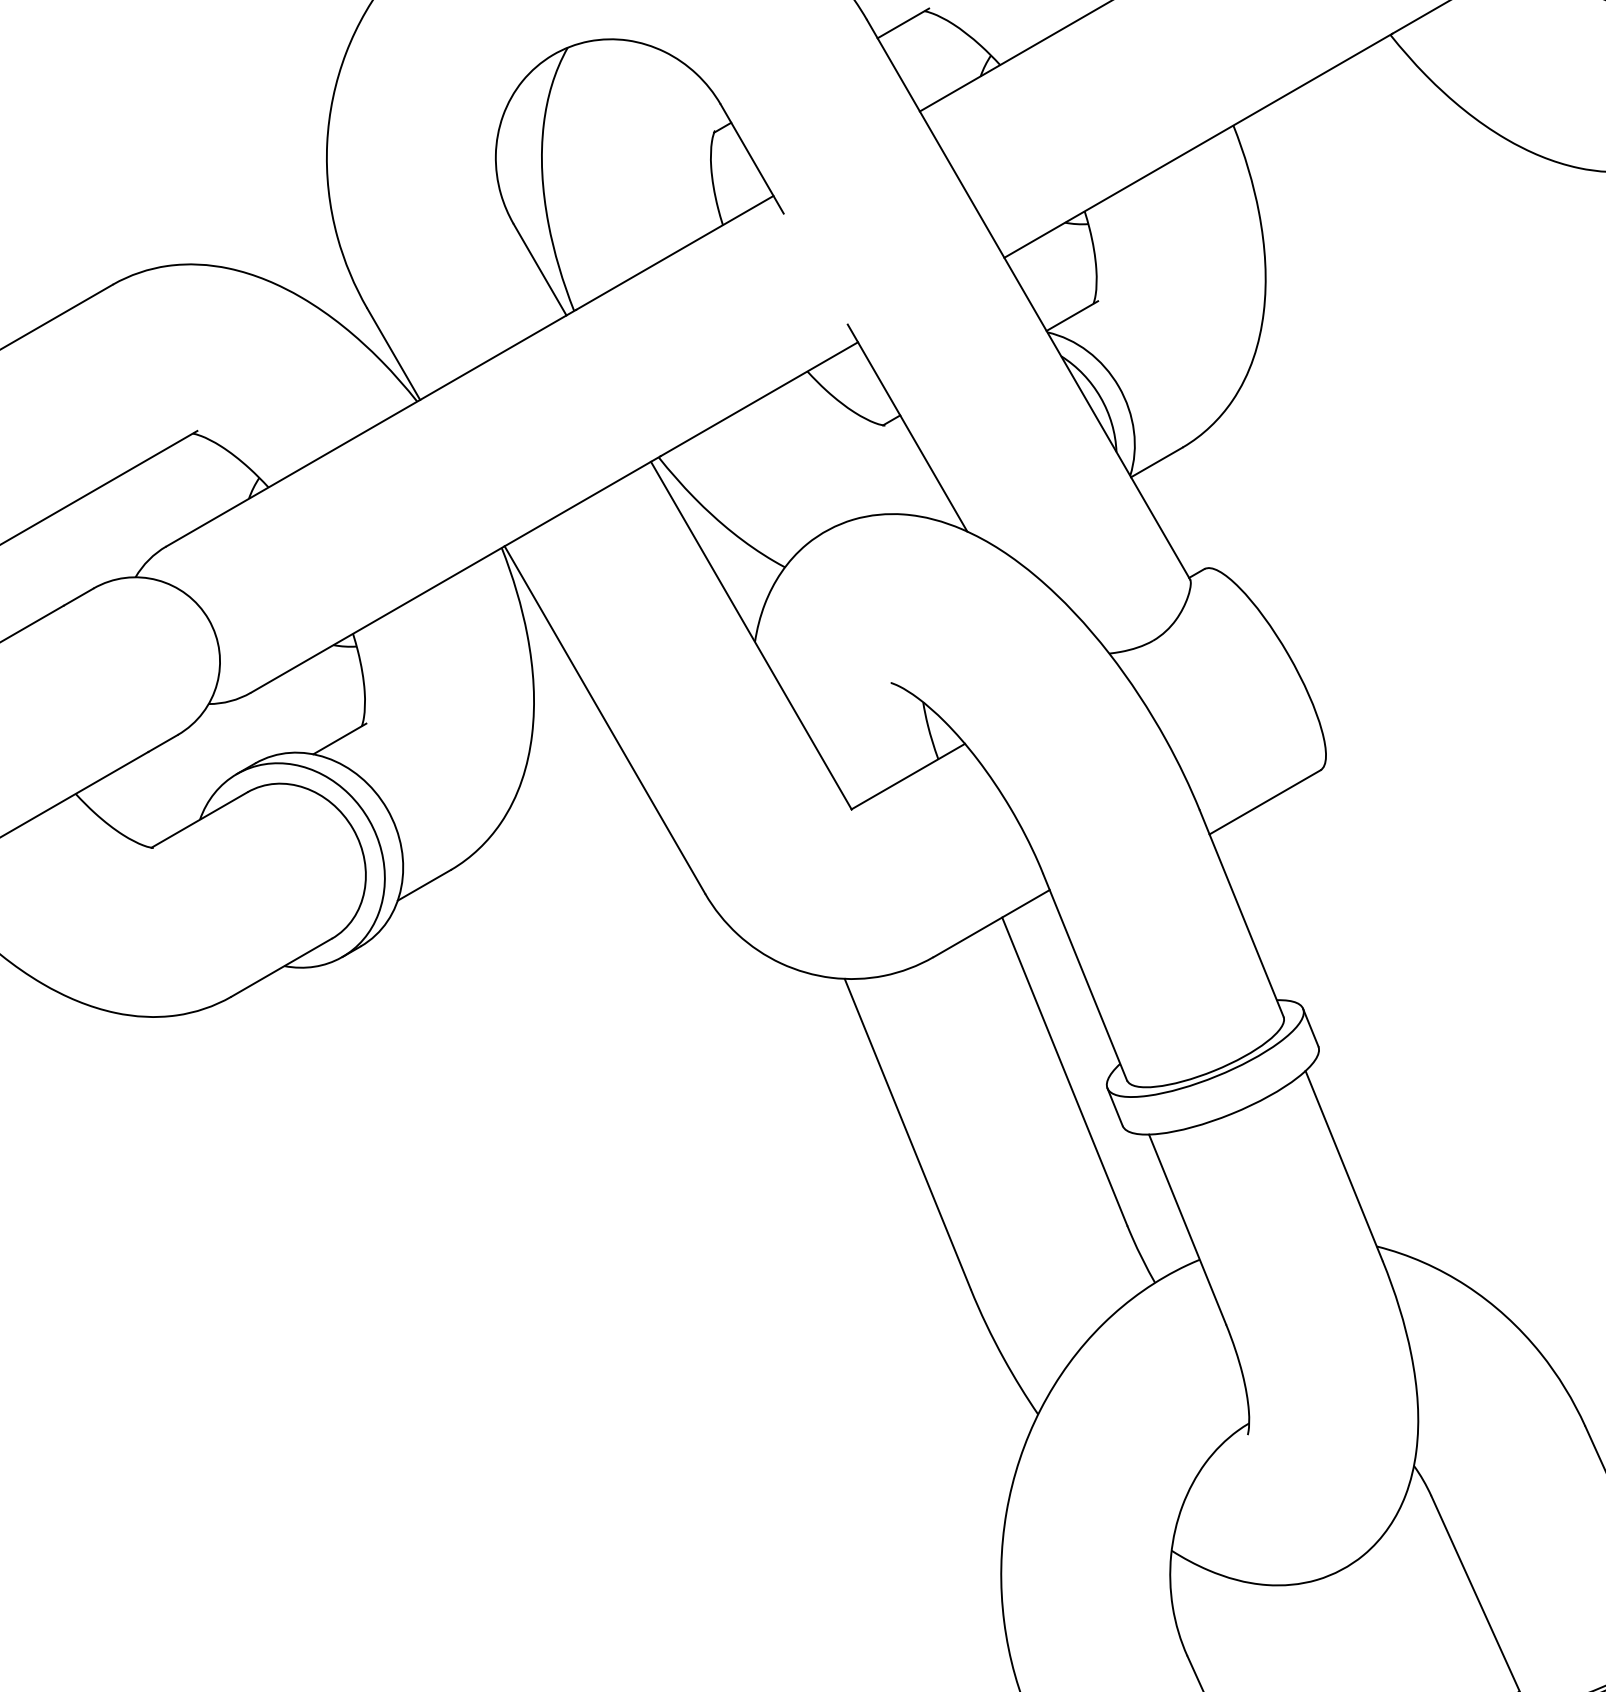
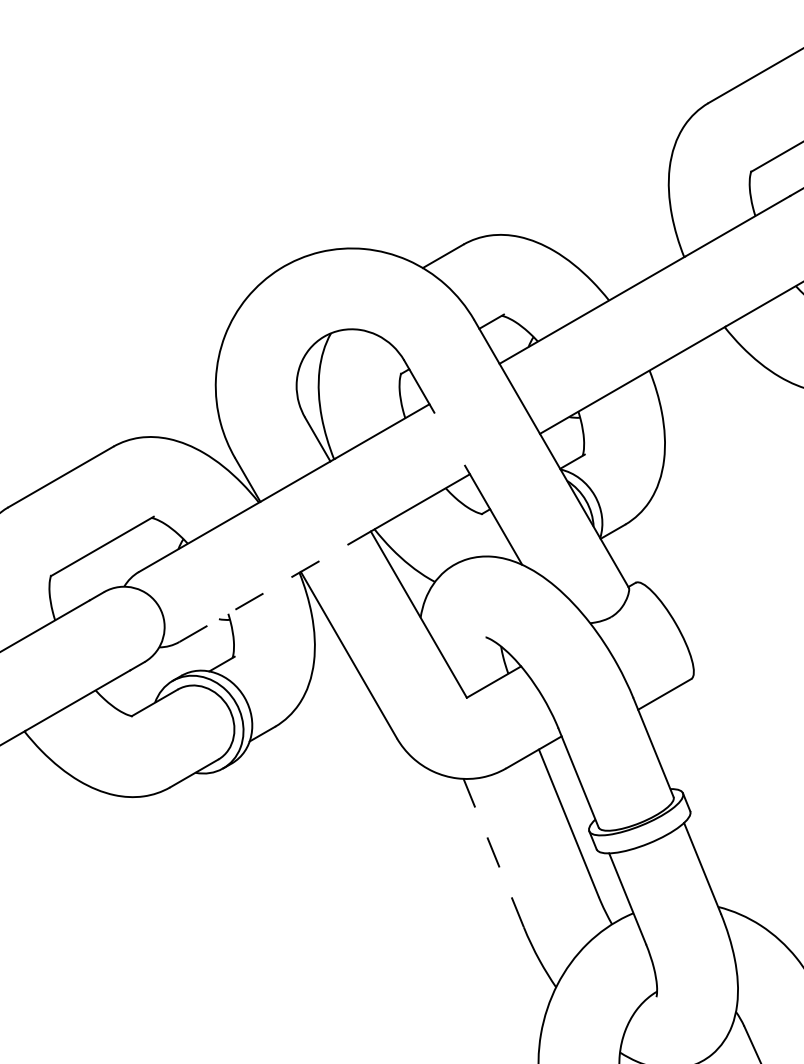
line: (455, 574) -> (277, 585), solid -> dashed
line: (907, 1132) -> (493, 852), solid -> dashed

